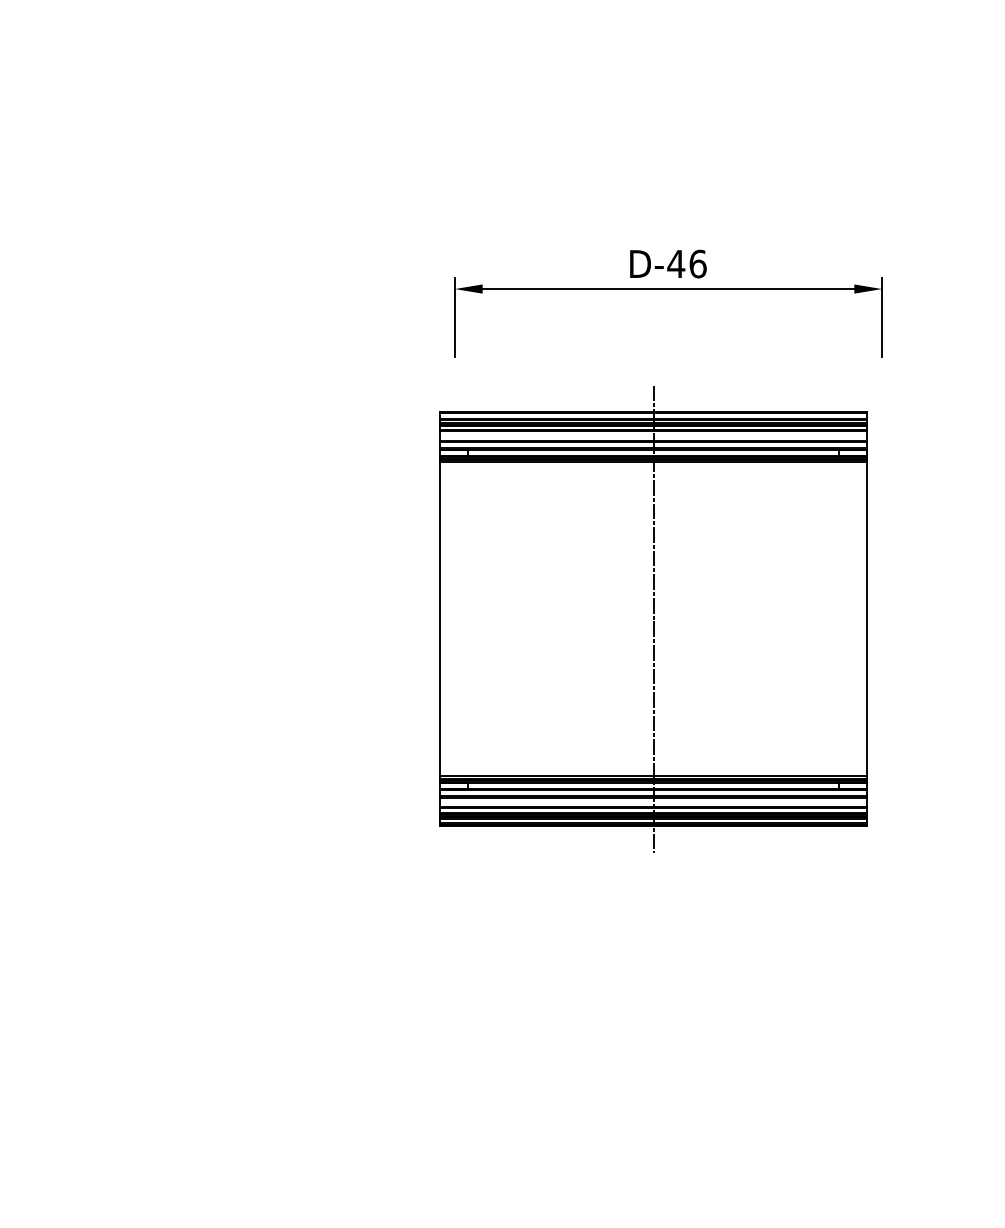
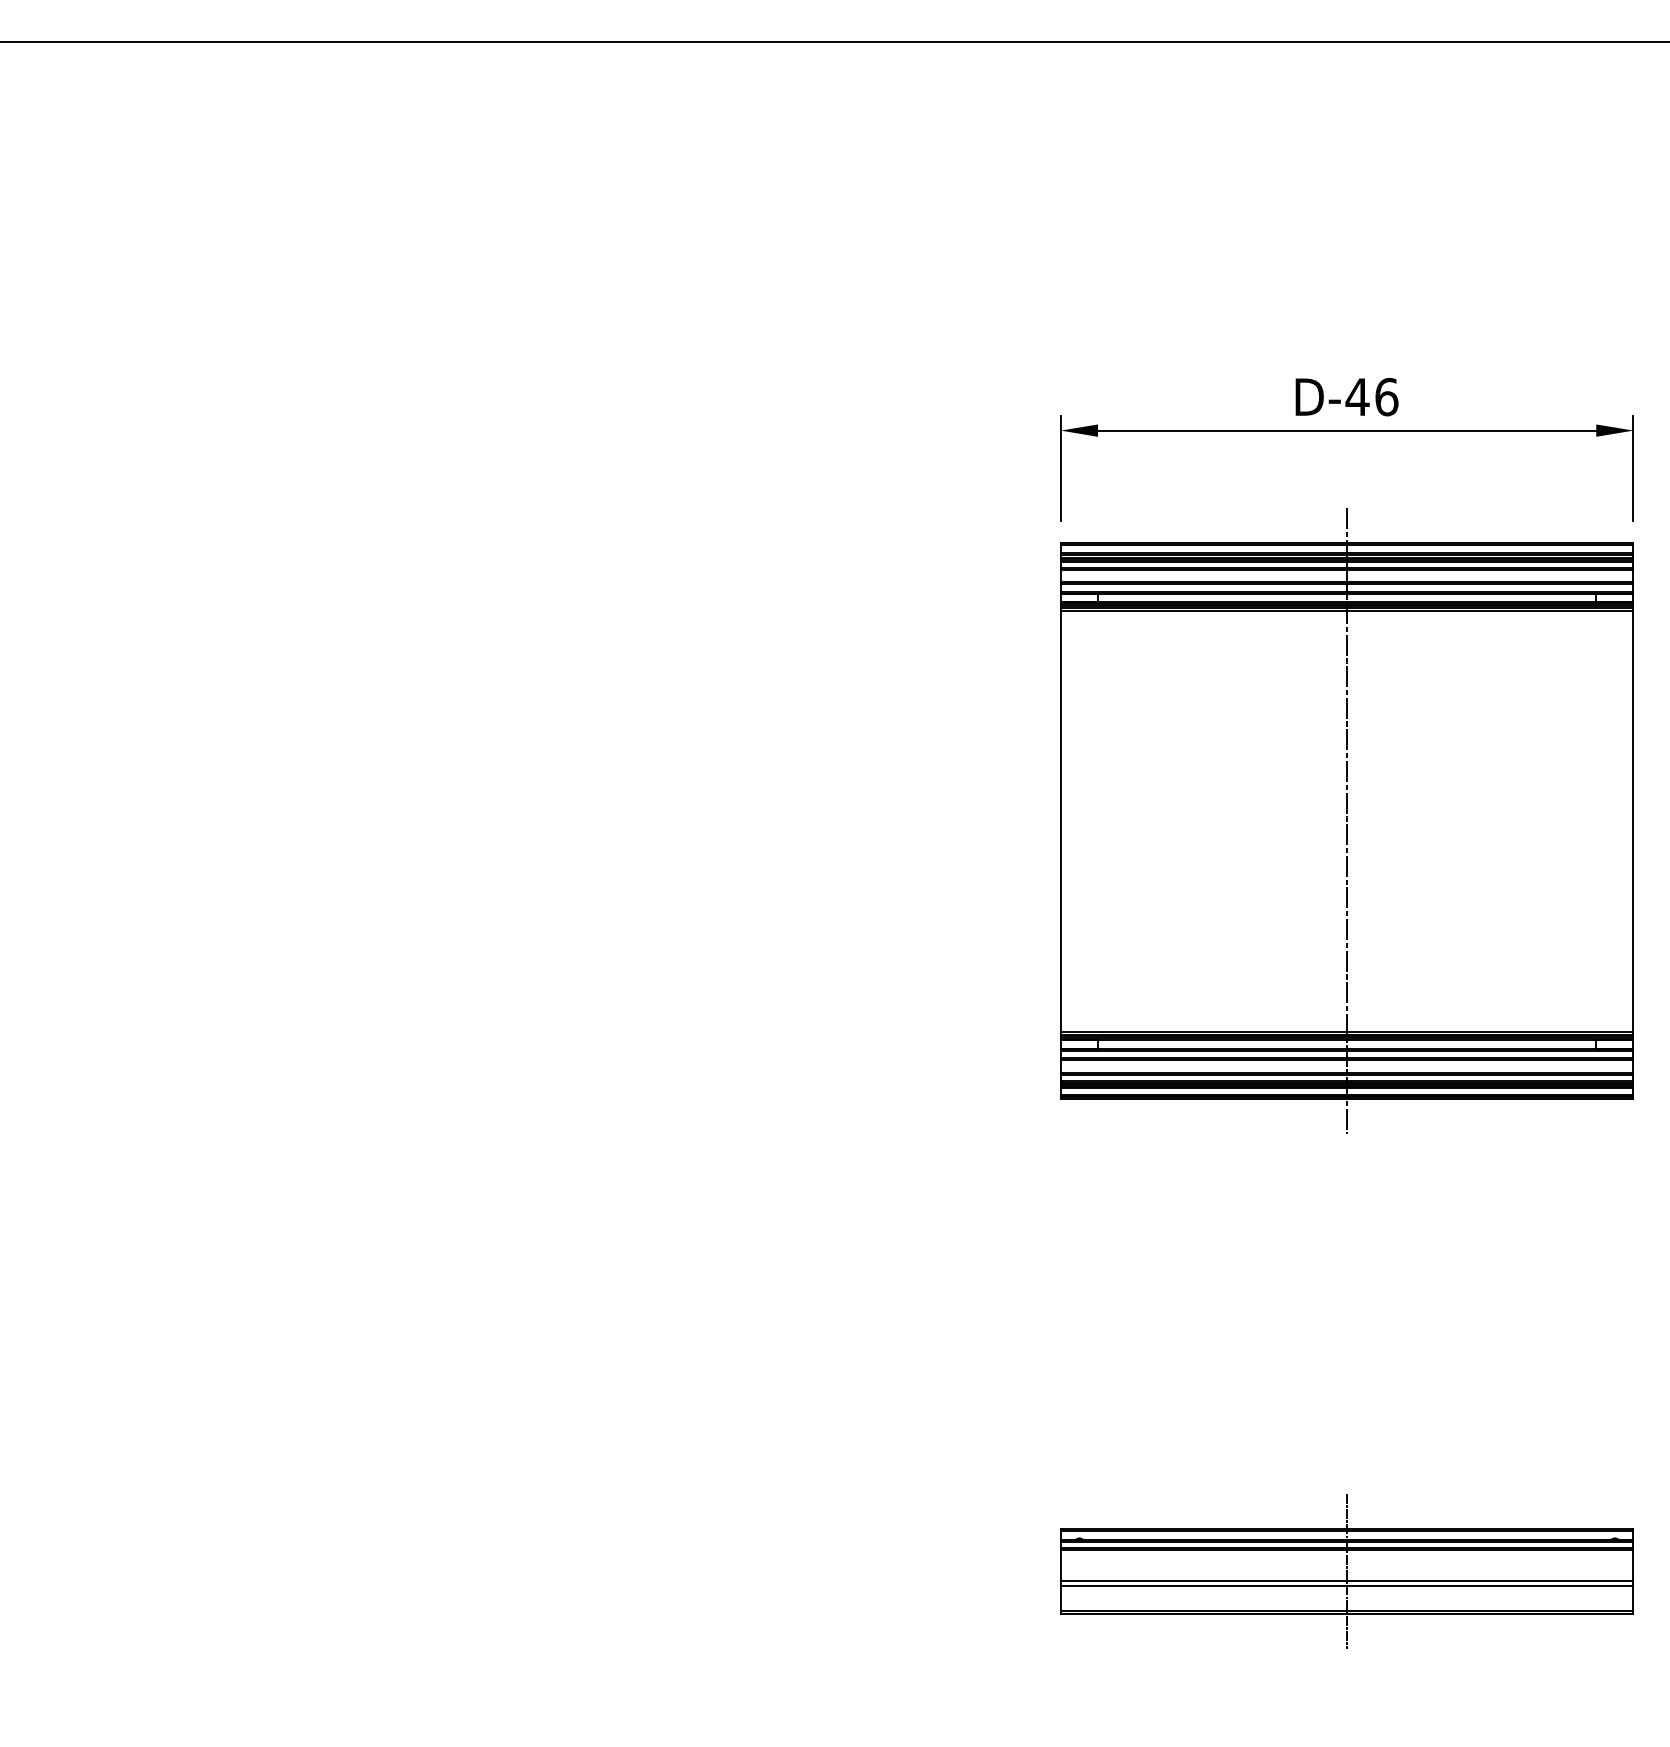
part: (653, 618) -> (1346, 820), moved
part: (668, 1140) -> (1346, 1571), added

